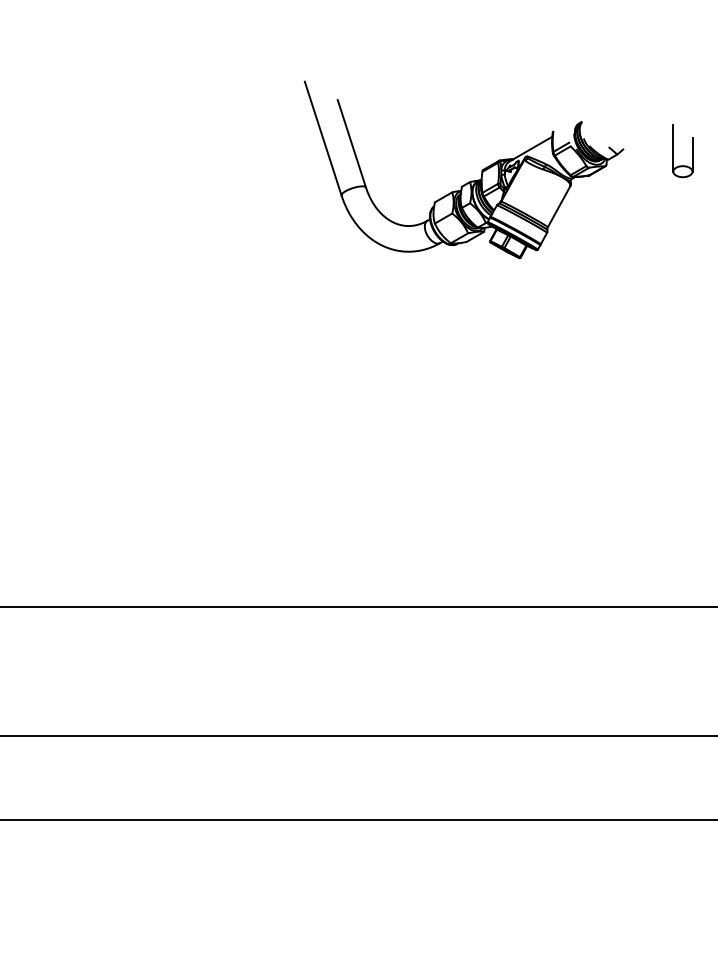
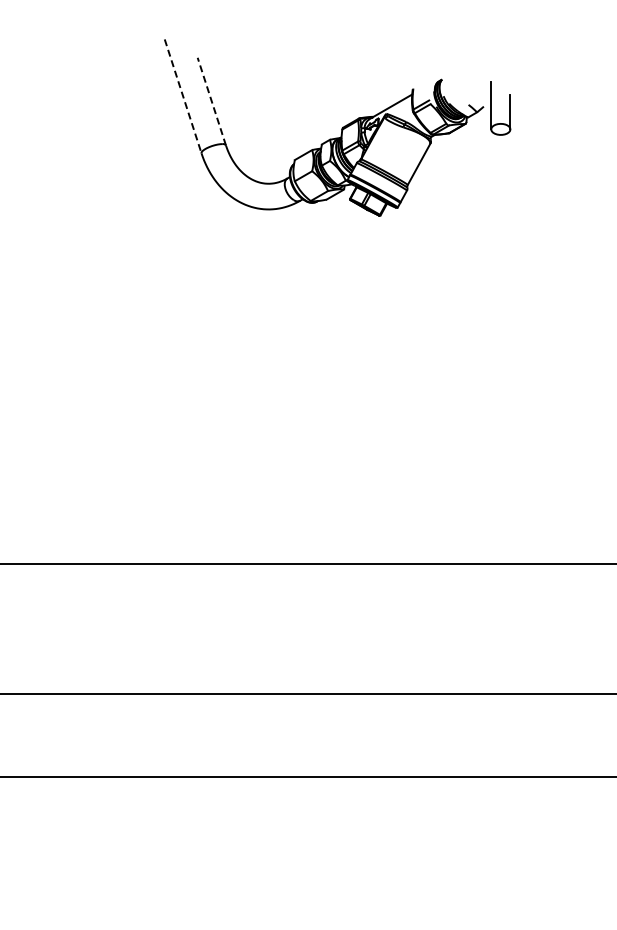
line: (323, 138) -> (183, 96), solid -> dashed
line: (351, 143) -> (211, 101), solid -> dashed
part: (673, 151) -> (491, 109), moved

